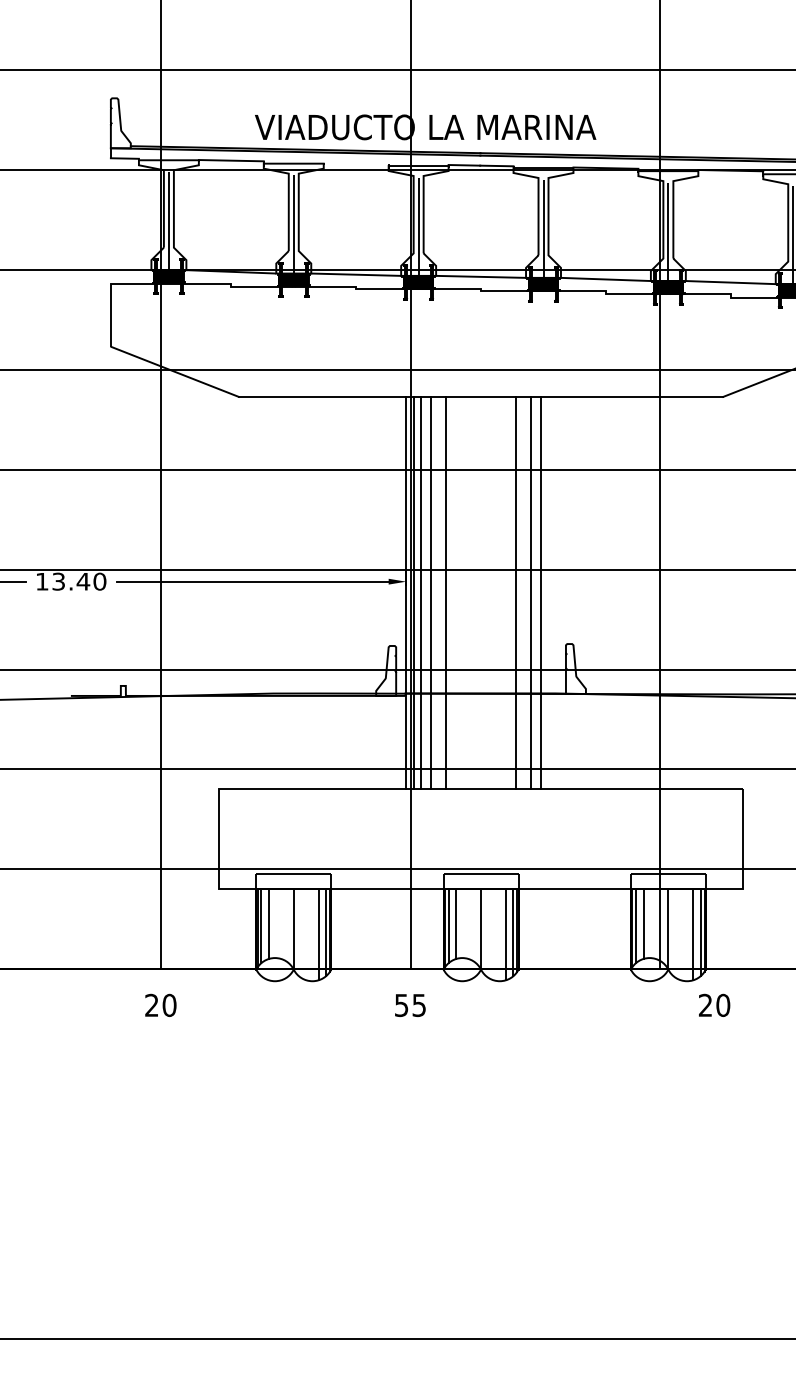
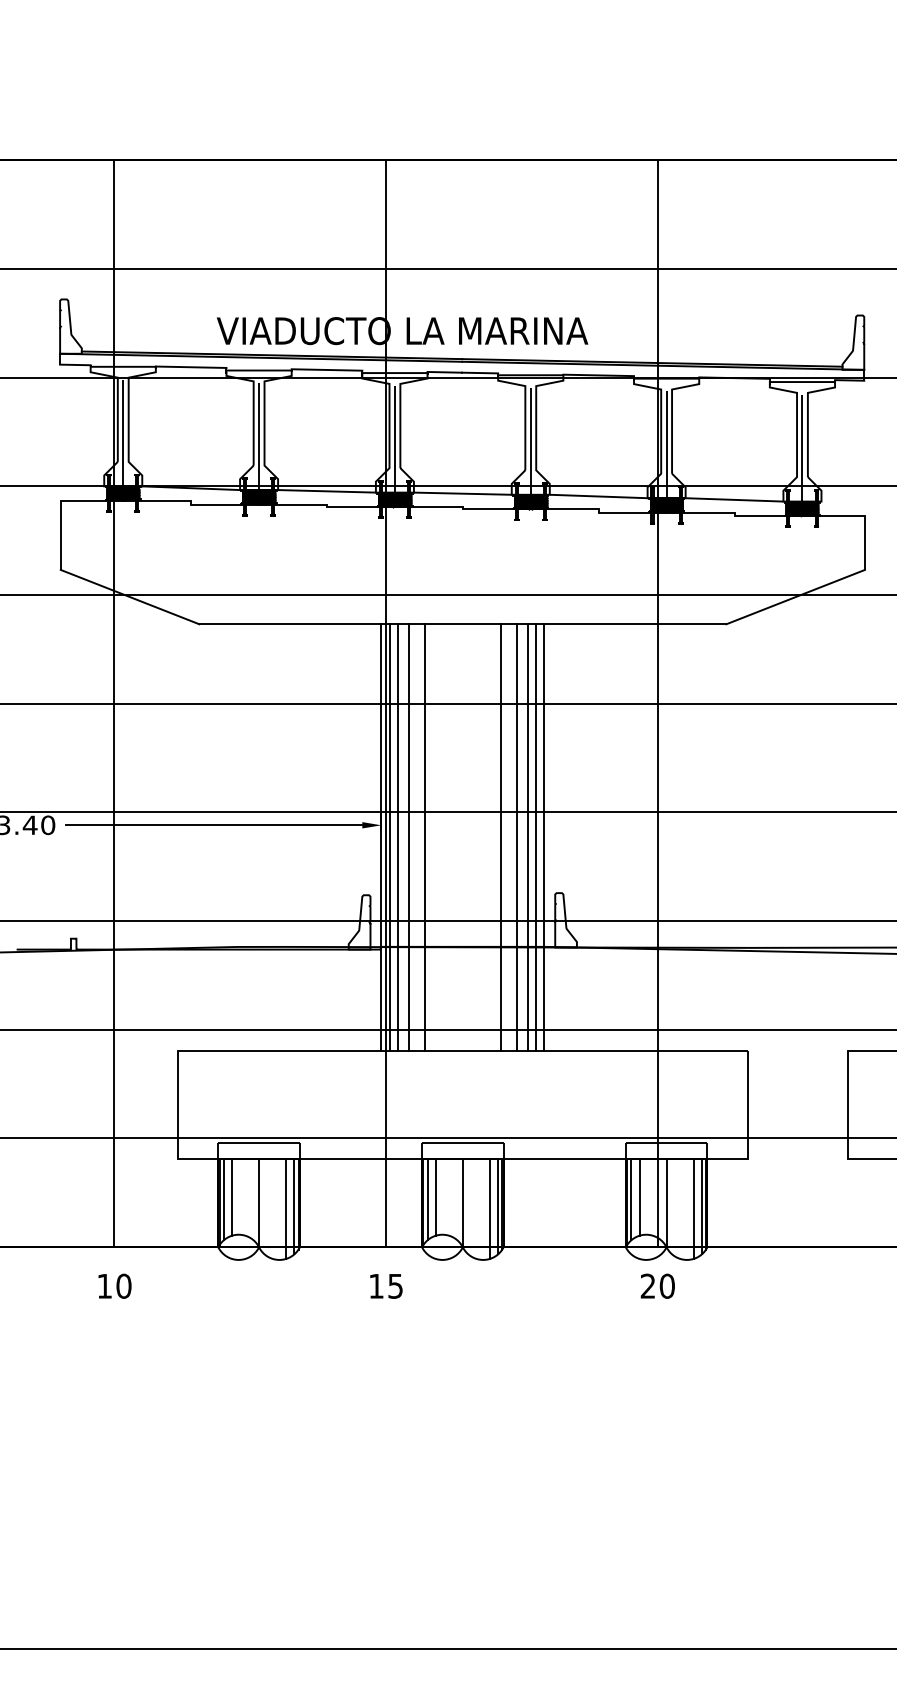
line: (355, 162) -> (326, 369), added
line: (548, 592) -> (536, 837), added
line: (556, 592) -> (544, 837), added
text: (151, 1004) -> (104, 1285), 20 -> 10
text: (714, 1004) -> (657, 1285), moved
text: (401, 1005) -> (376, 1286), 55 -> 15

